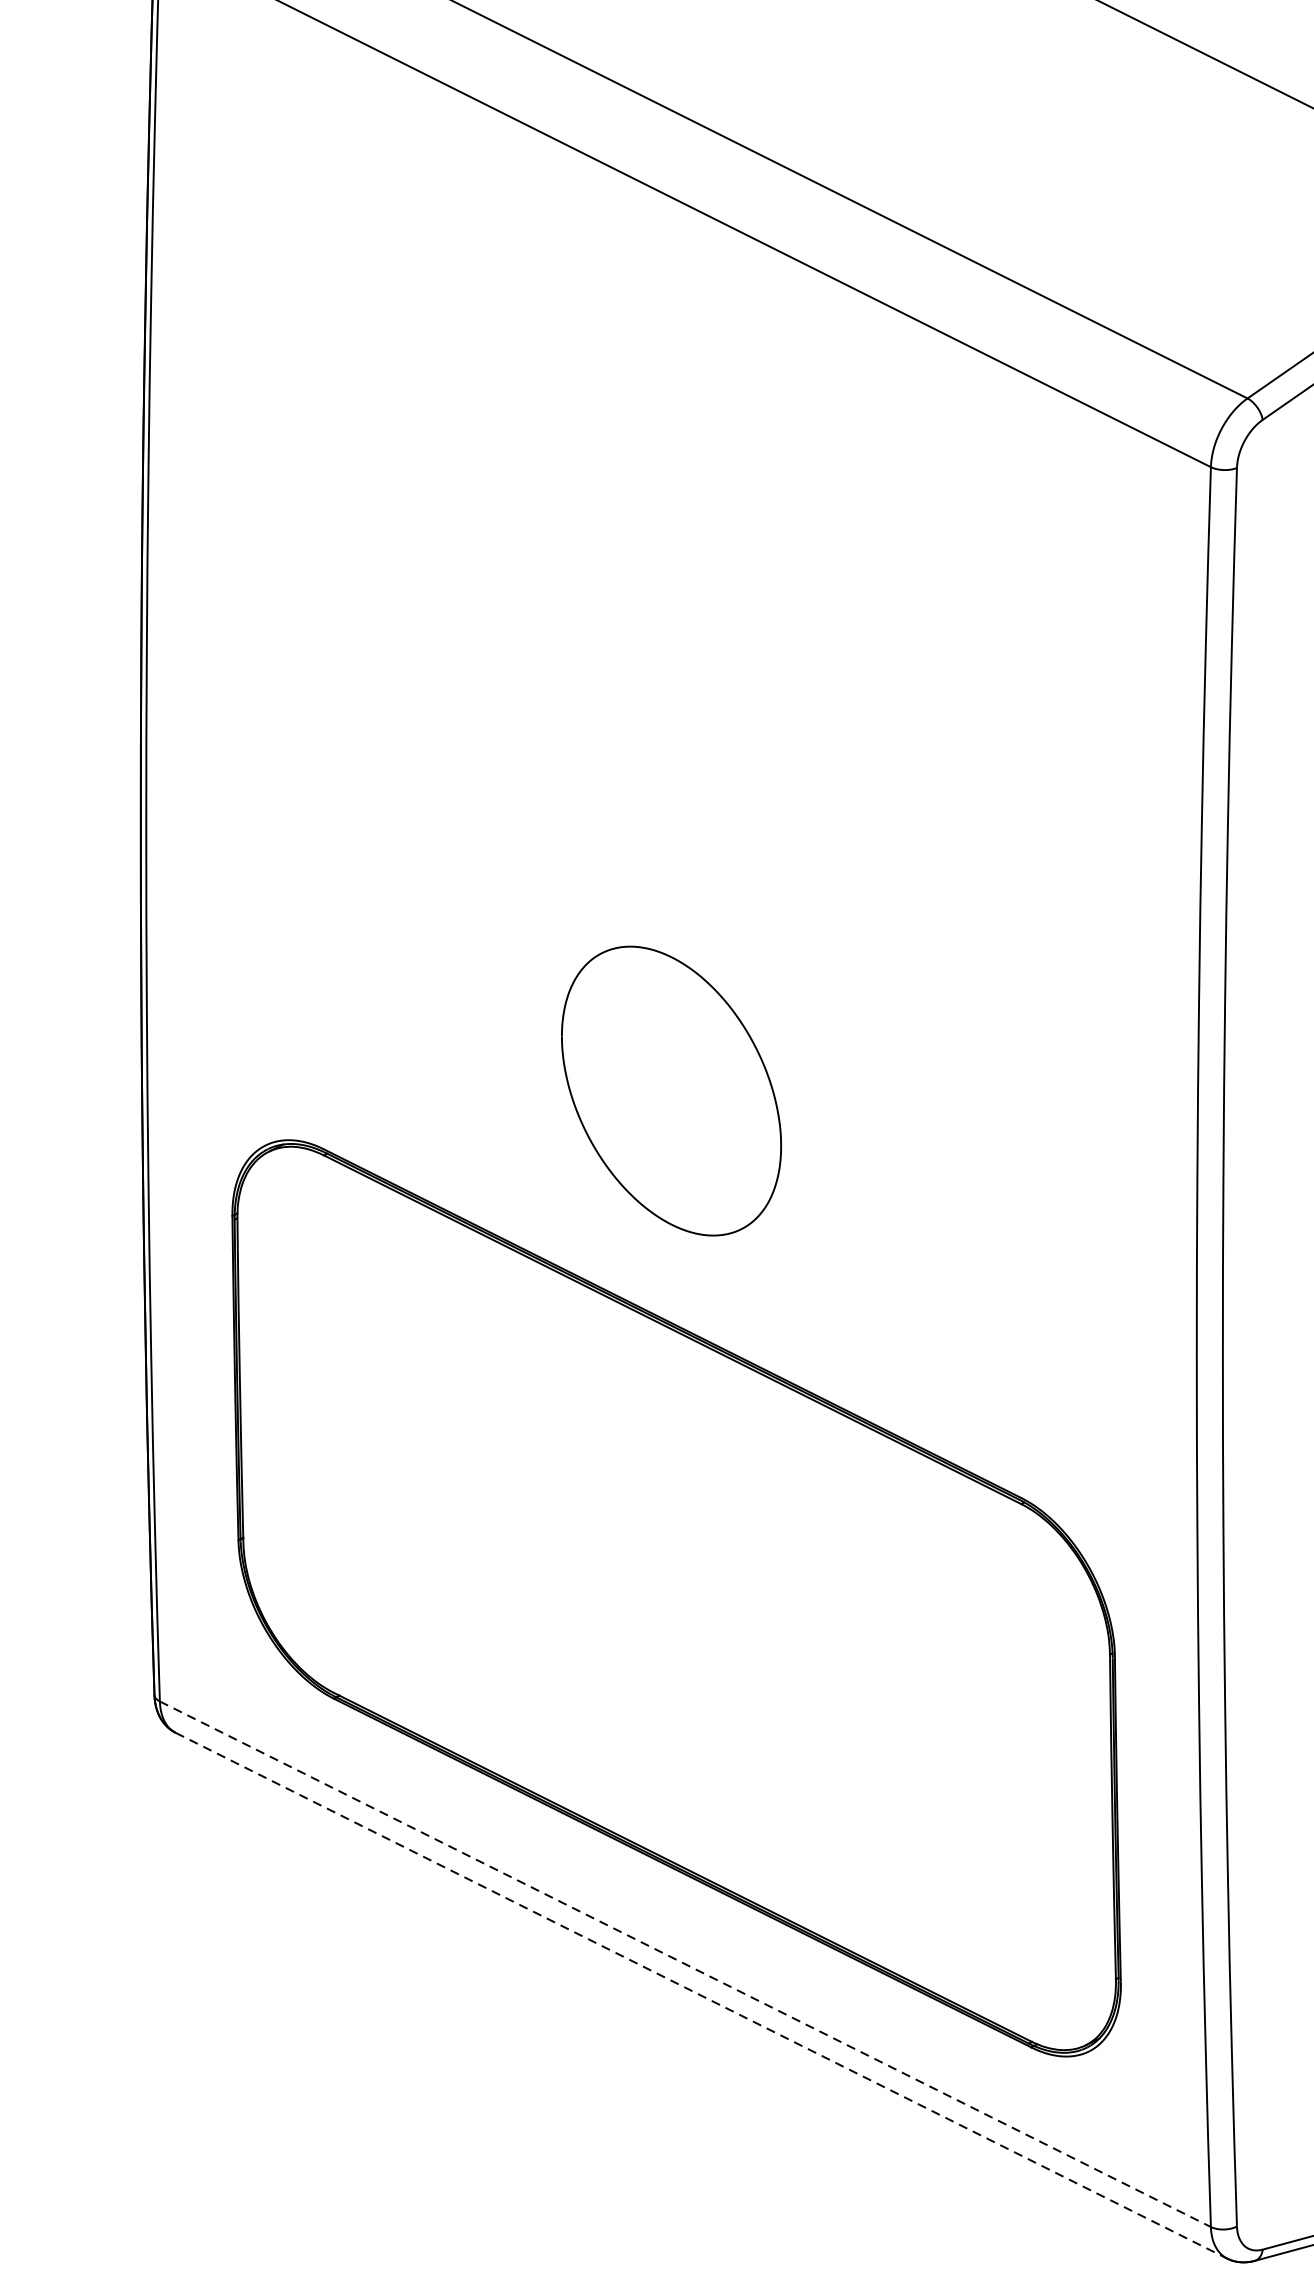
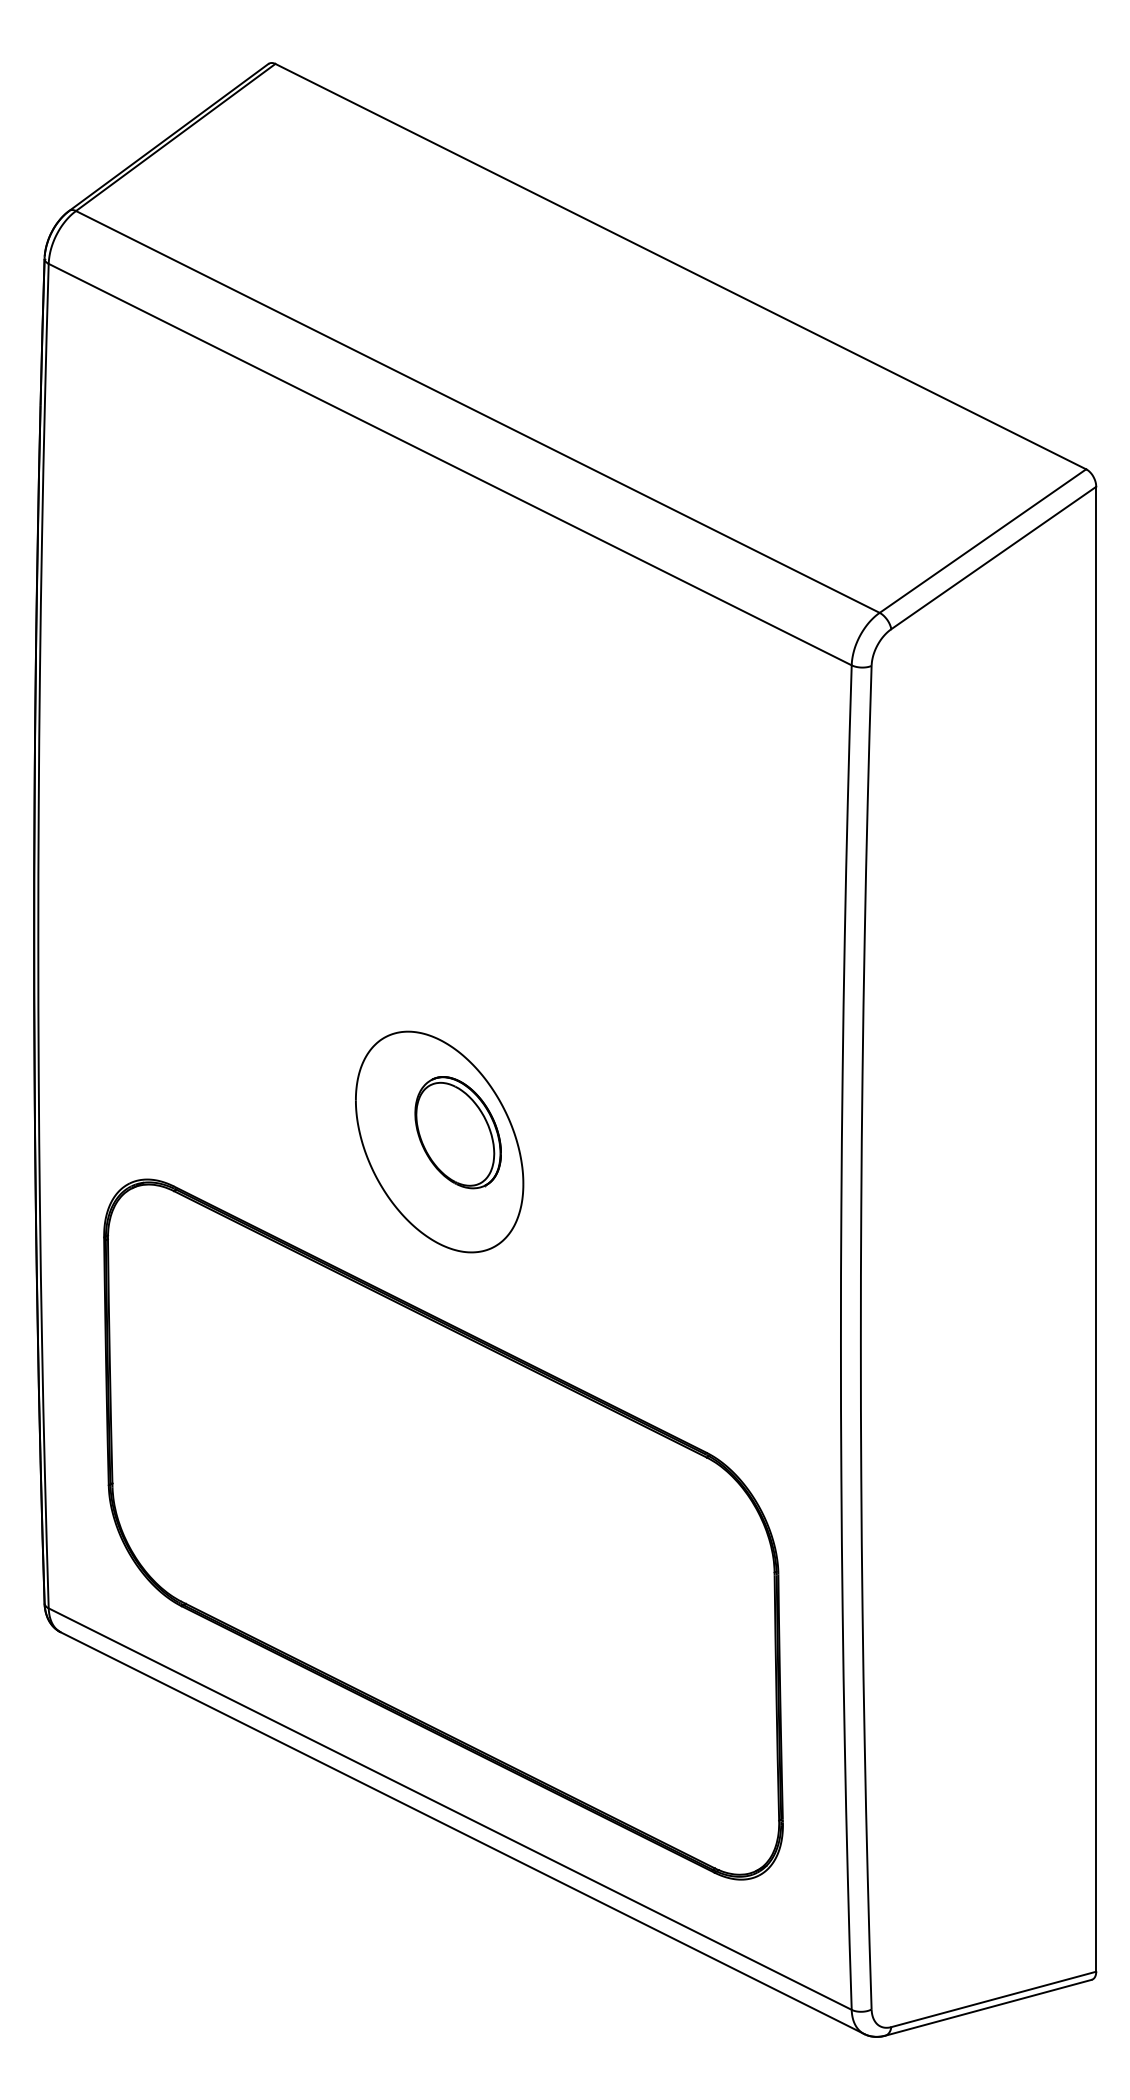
part: (694, 1078) -> (457, 1132), added
line: (685, 1964) -> (450, 1809), dashed -> solid
line: (701, 1996) -> (462, 1833), dashed -> solid

